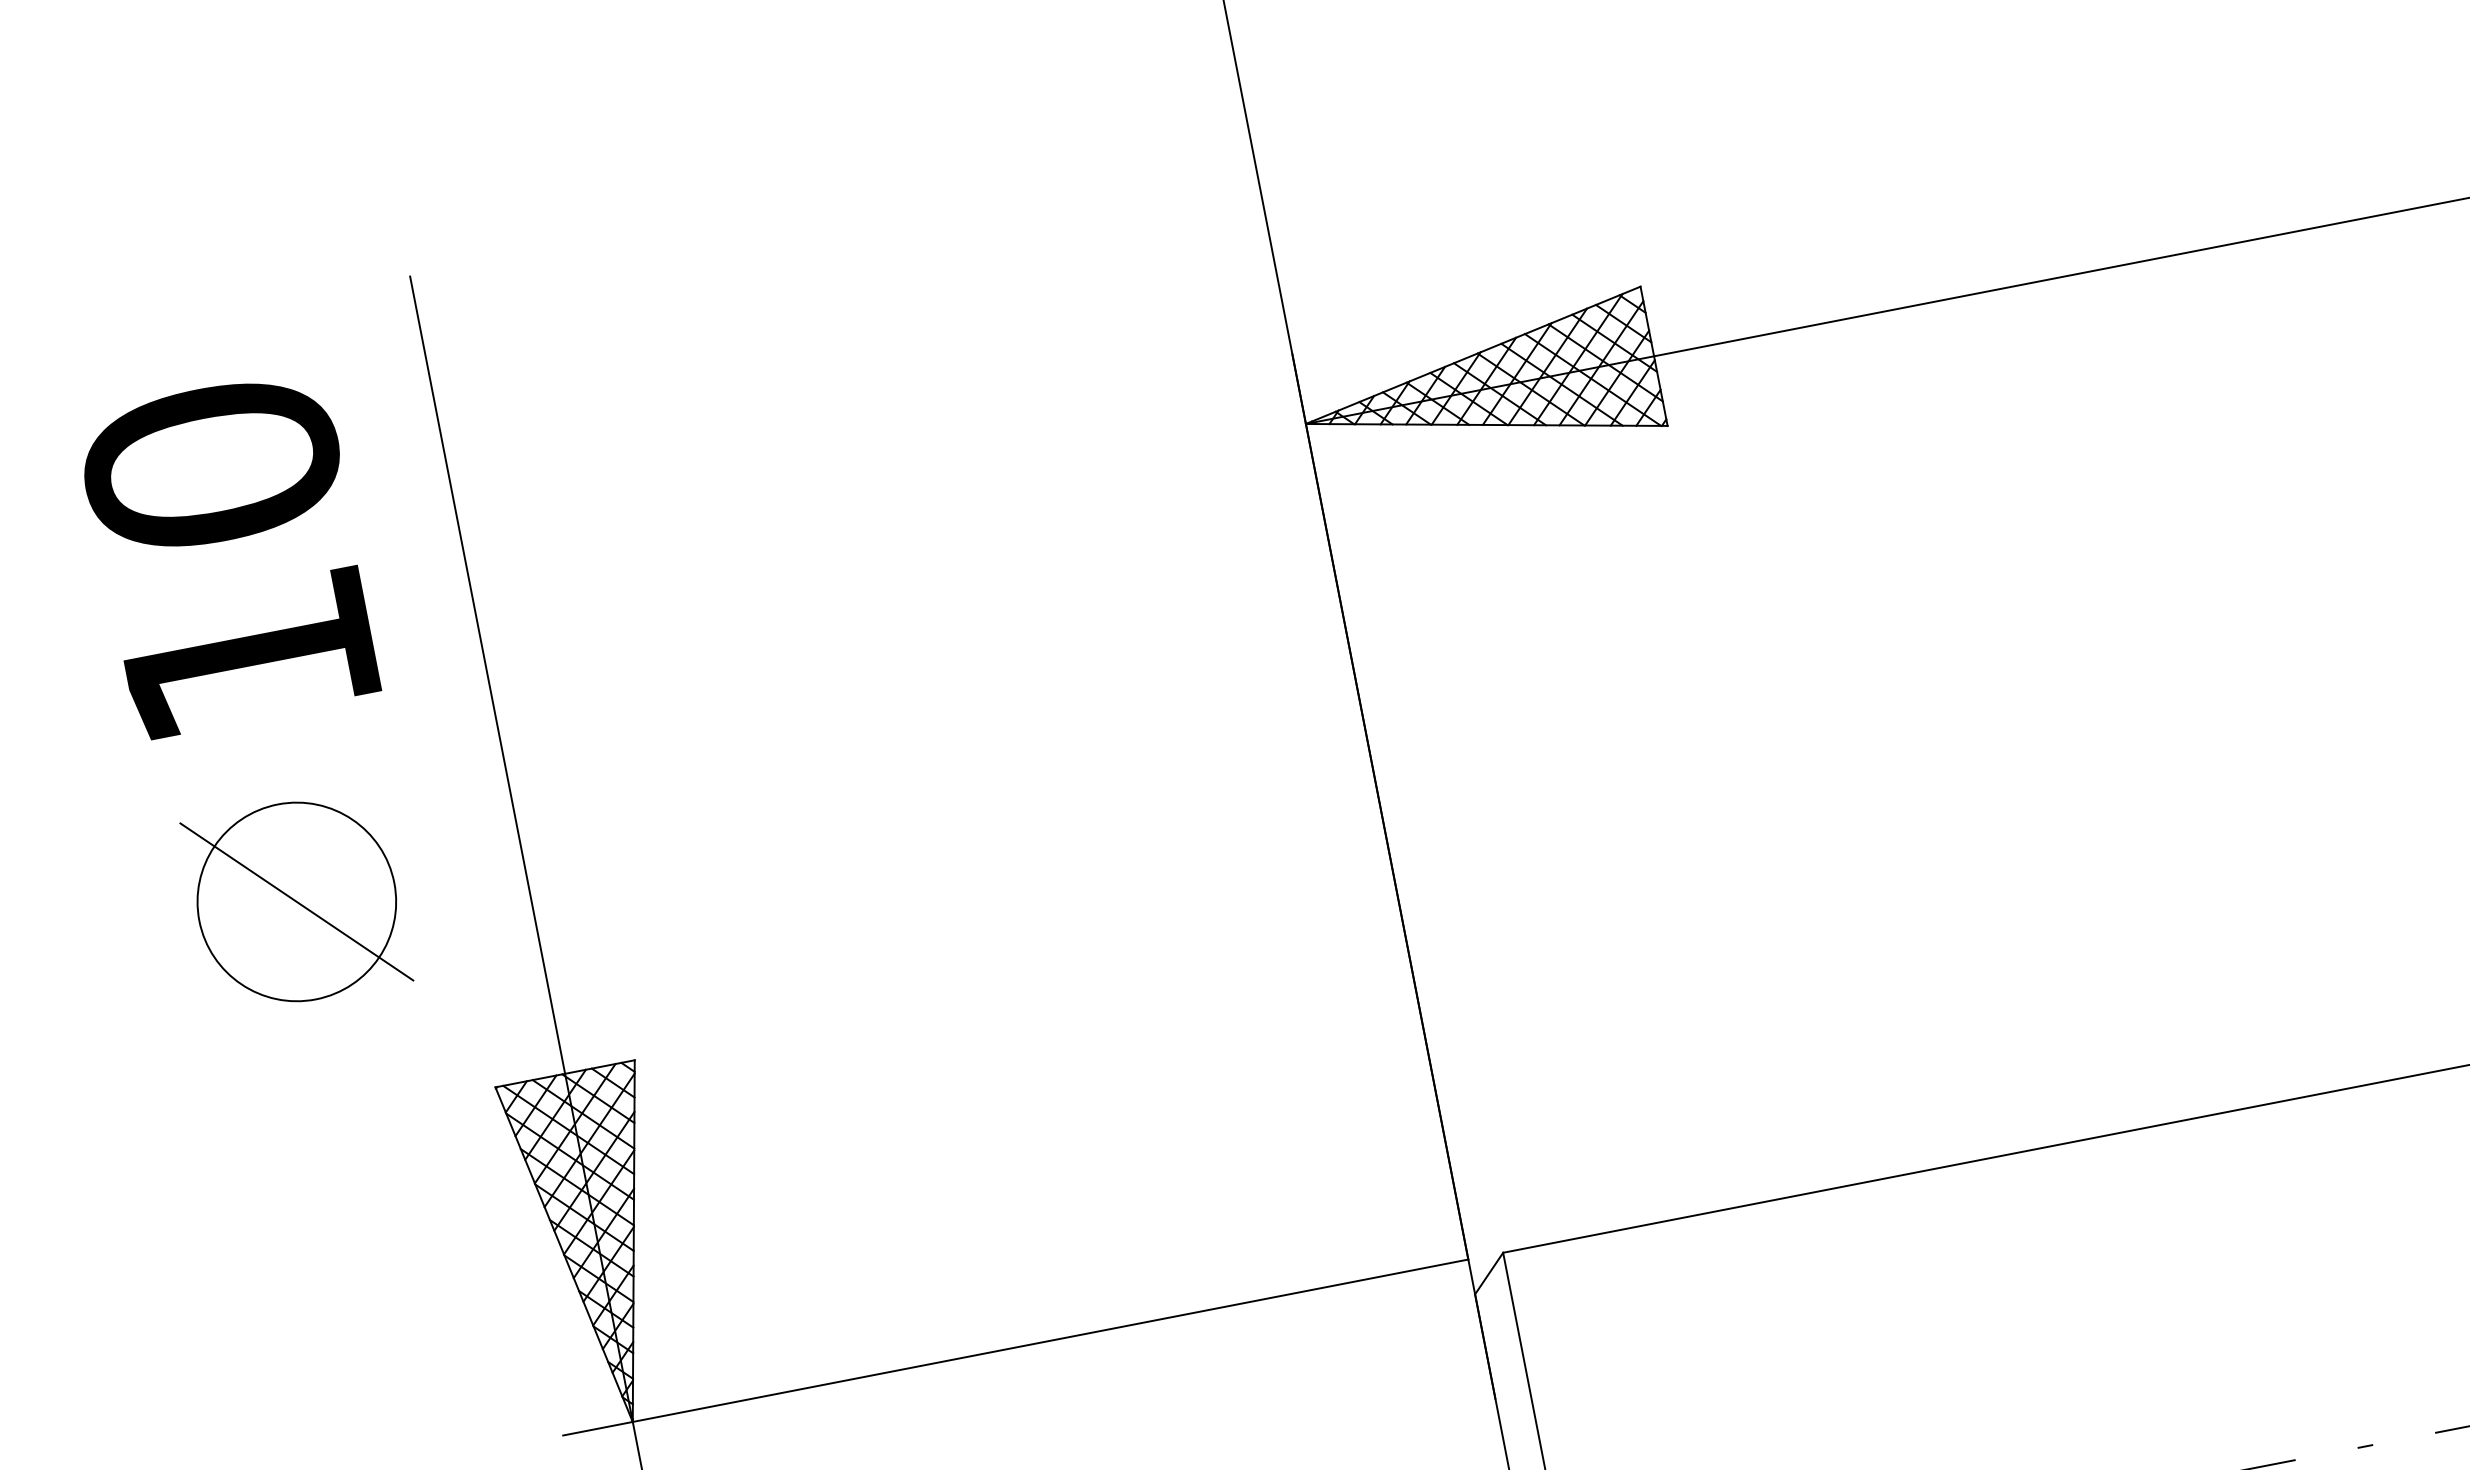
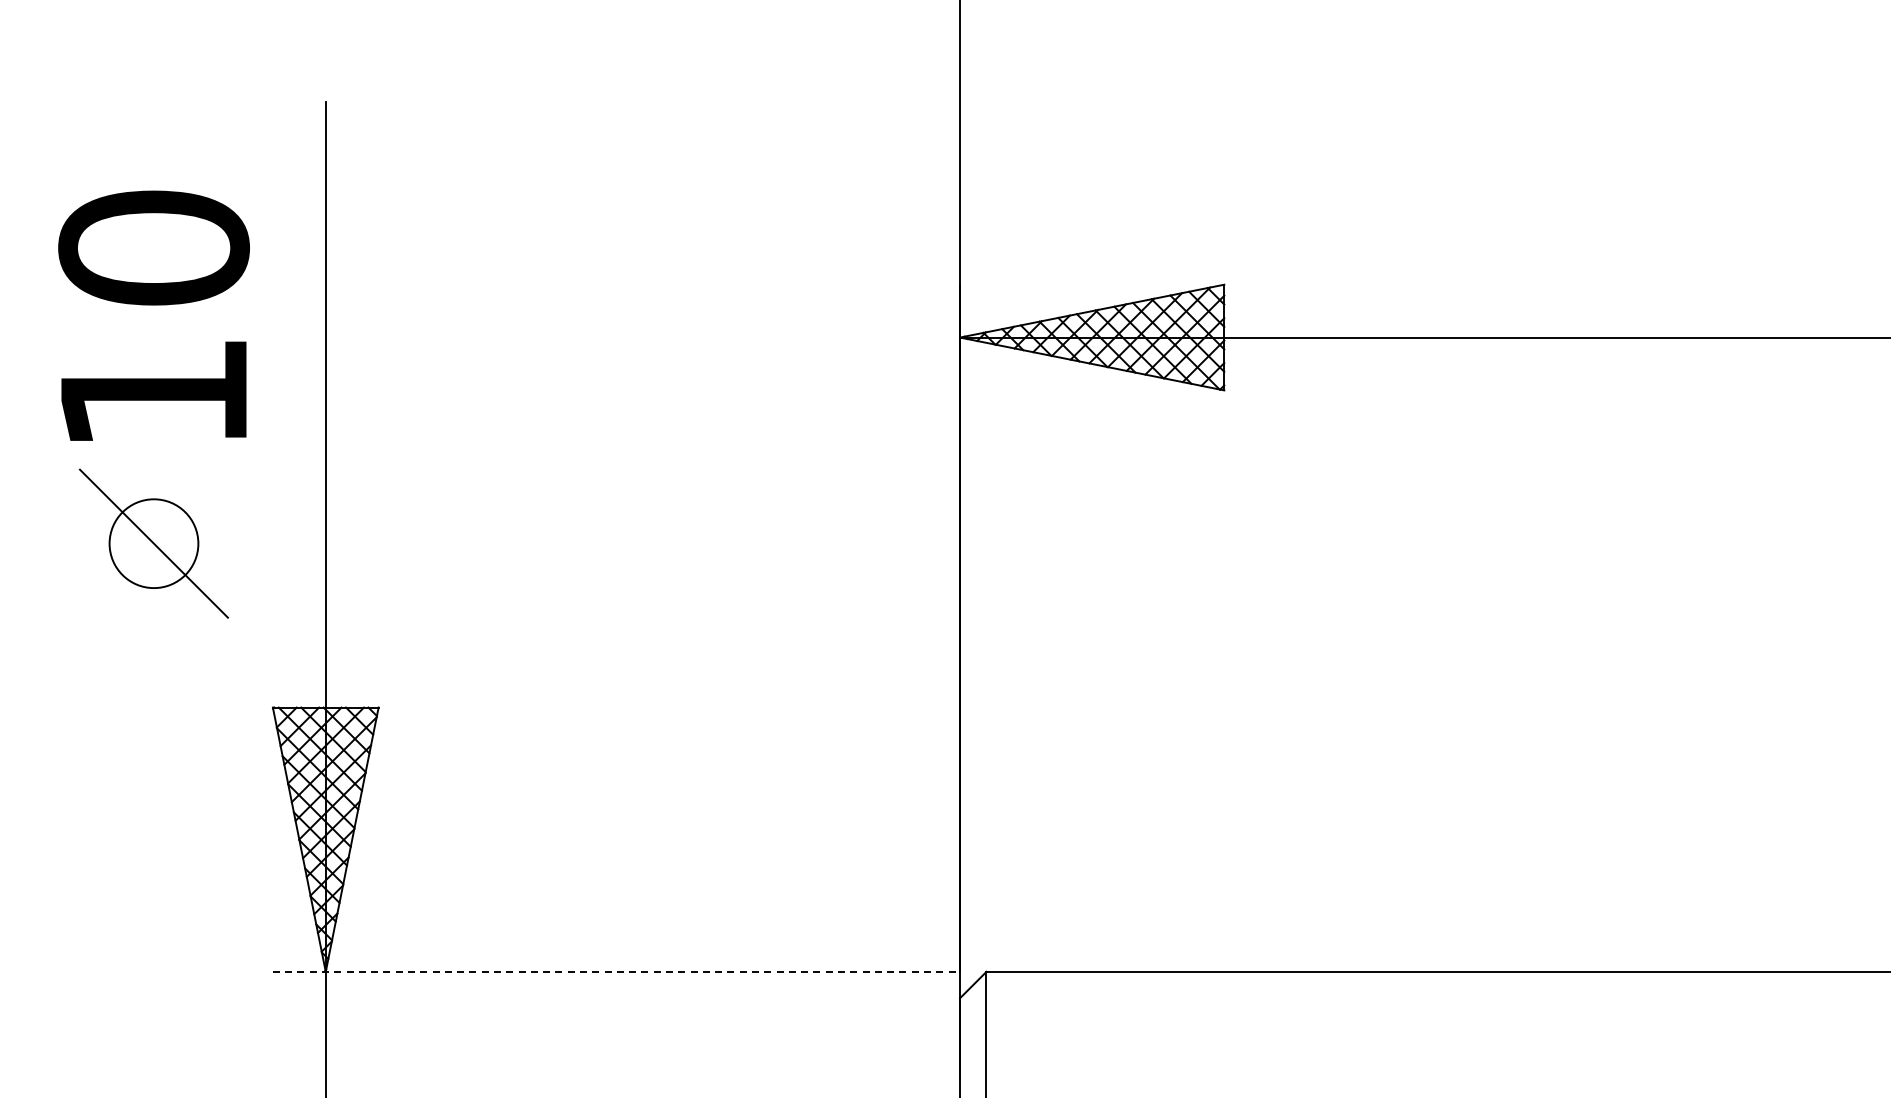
text: (228, 554) -> (153, 315), moved
circle: (296, 901) -> (153, 543), size x0.6
line: (1015, 1347) -> (616, 971), solid -> dashed

